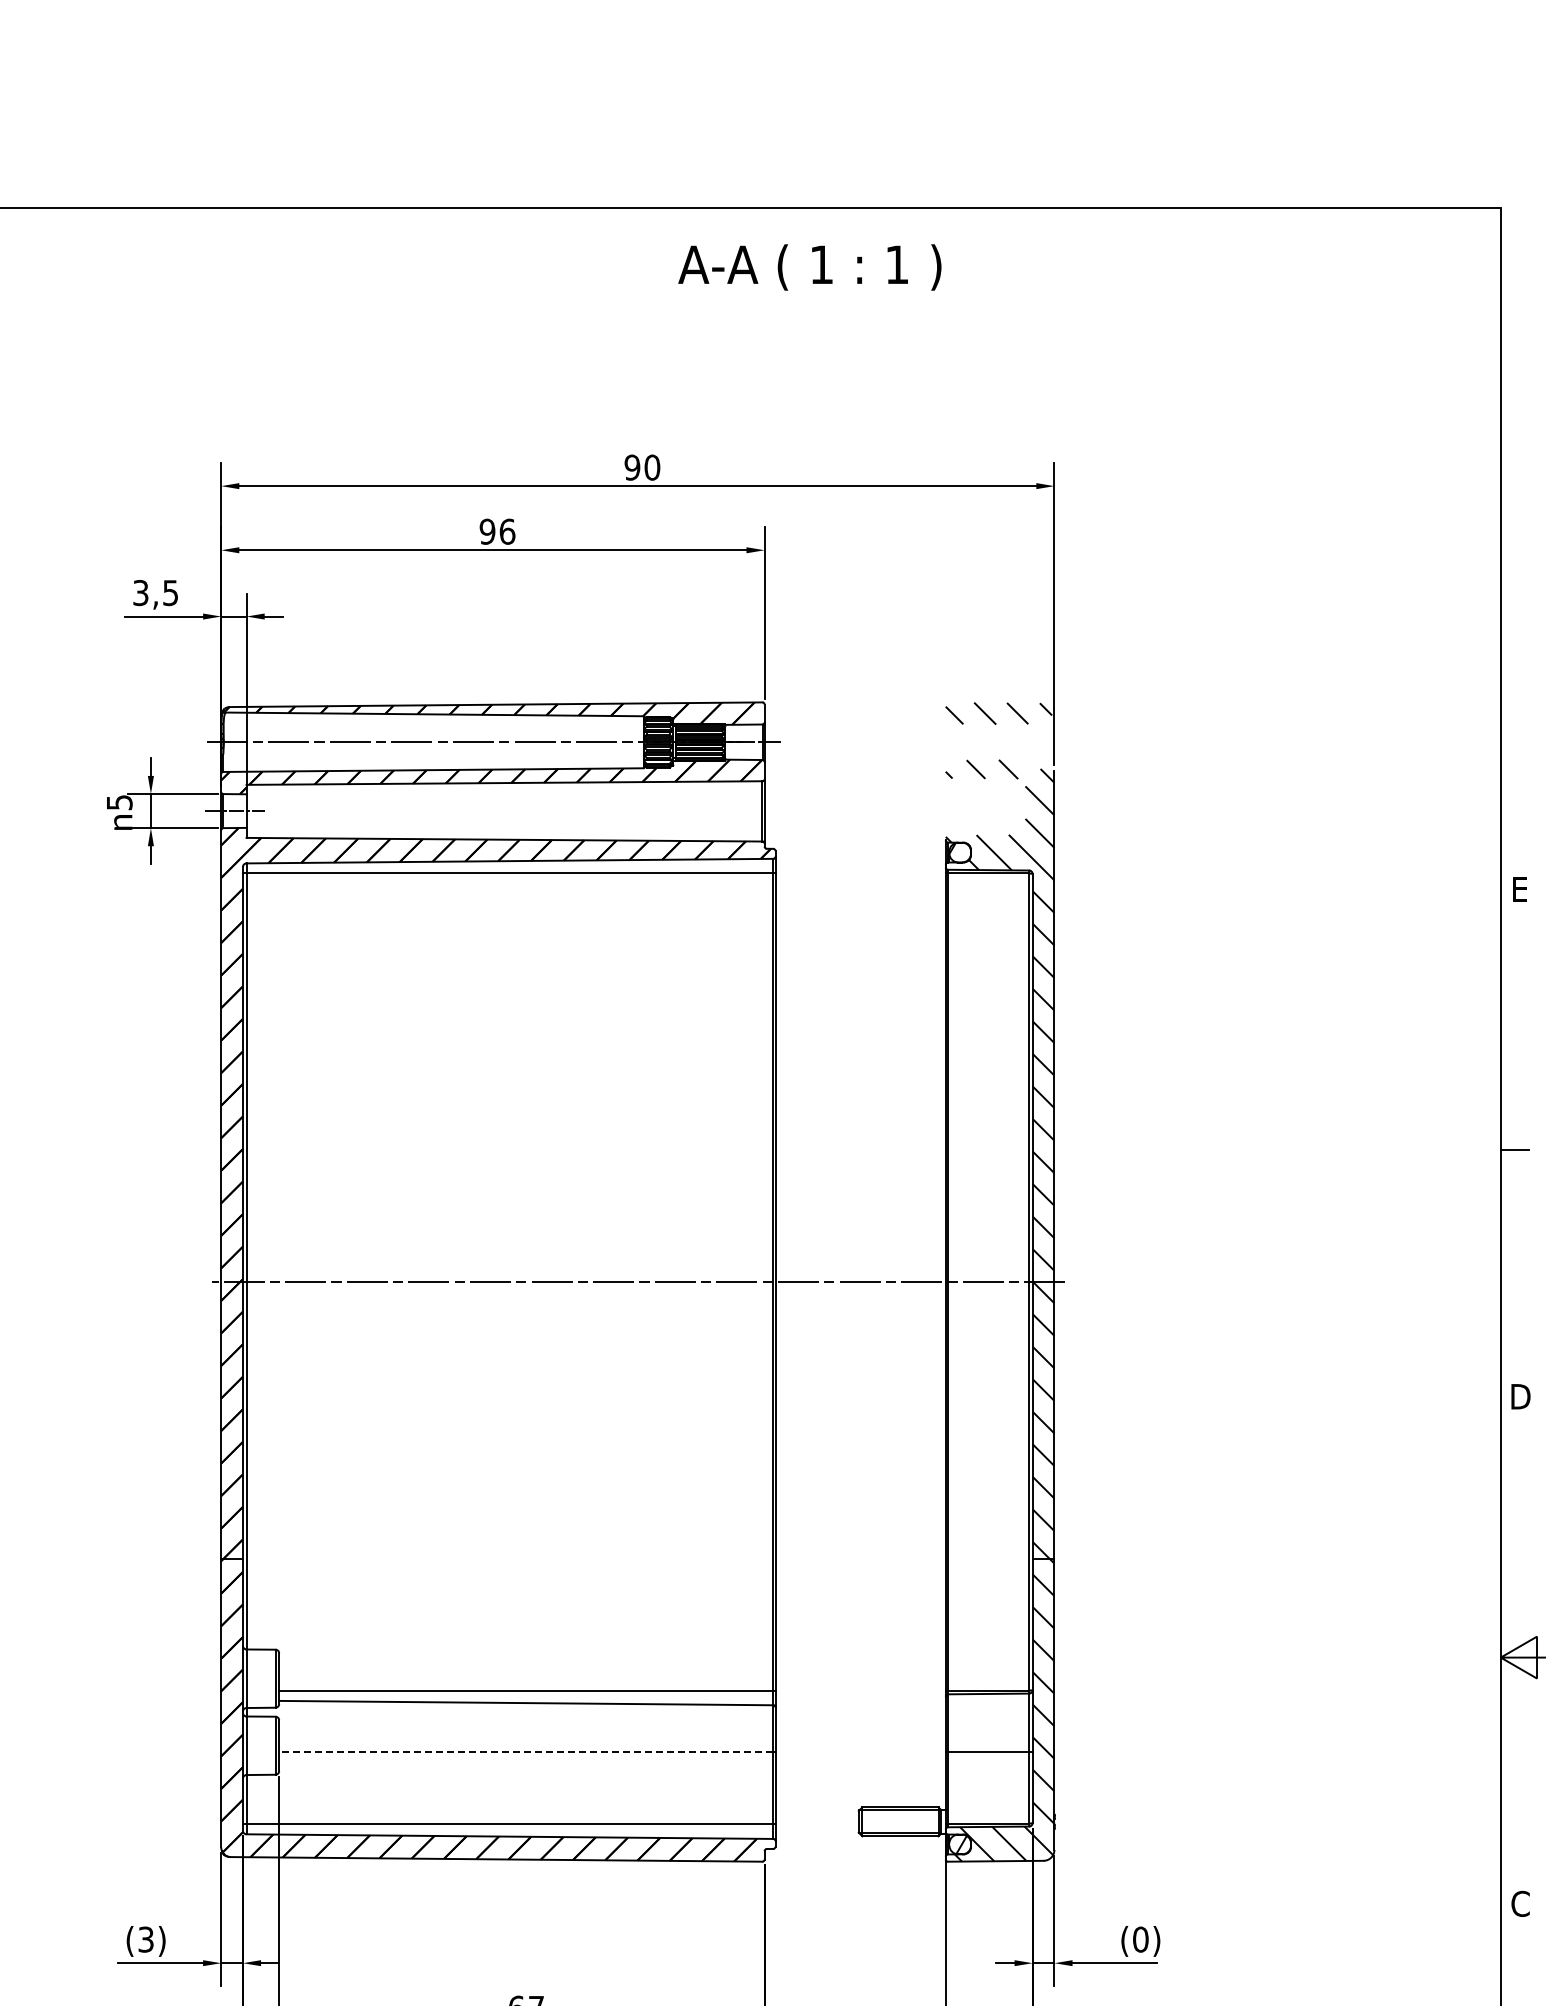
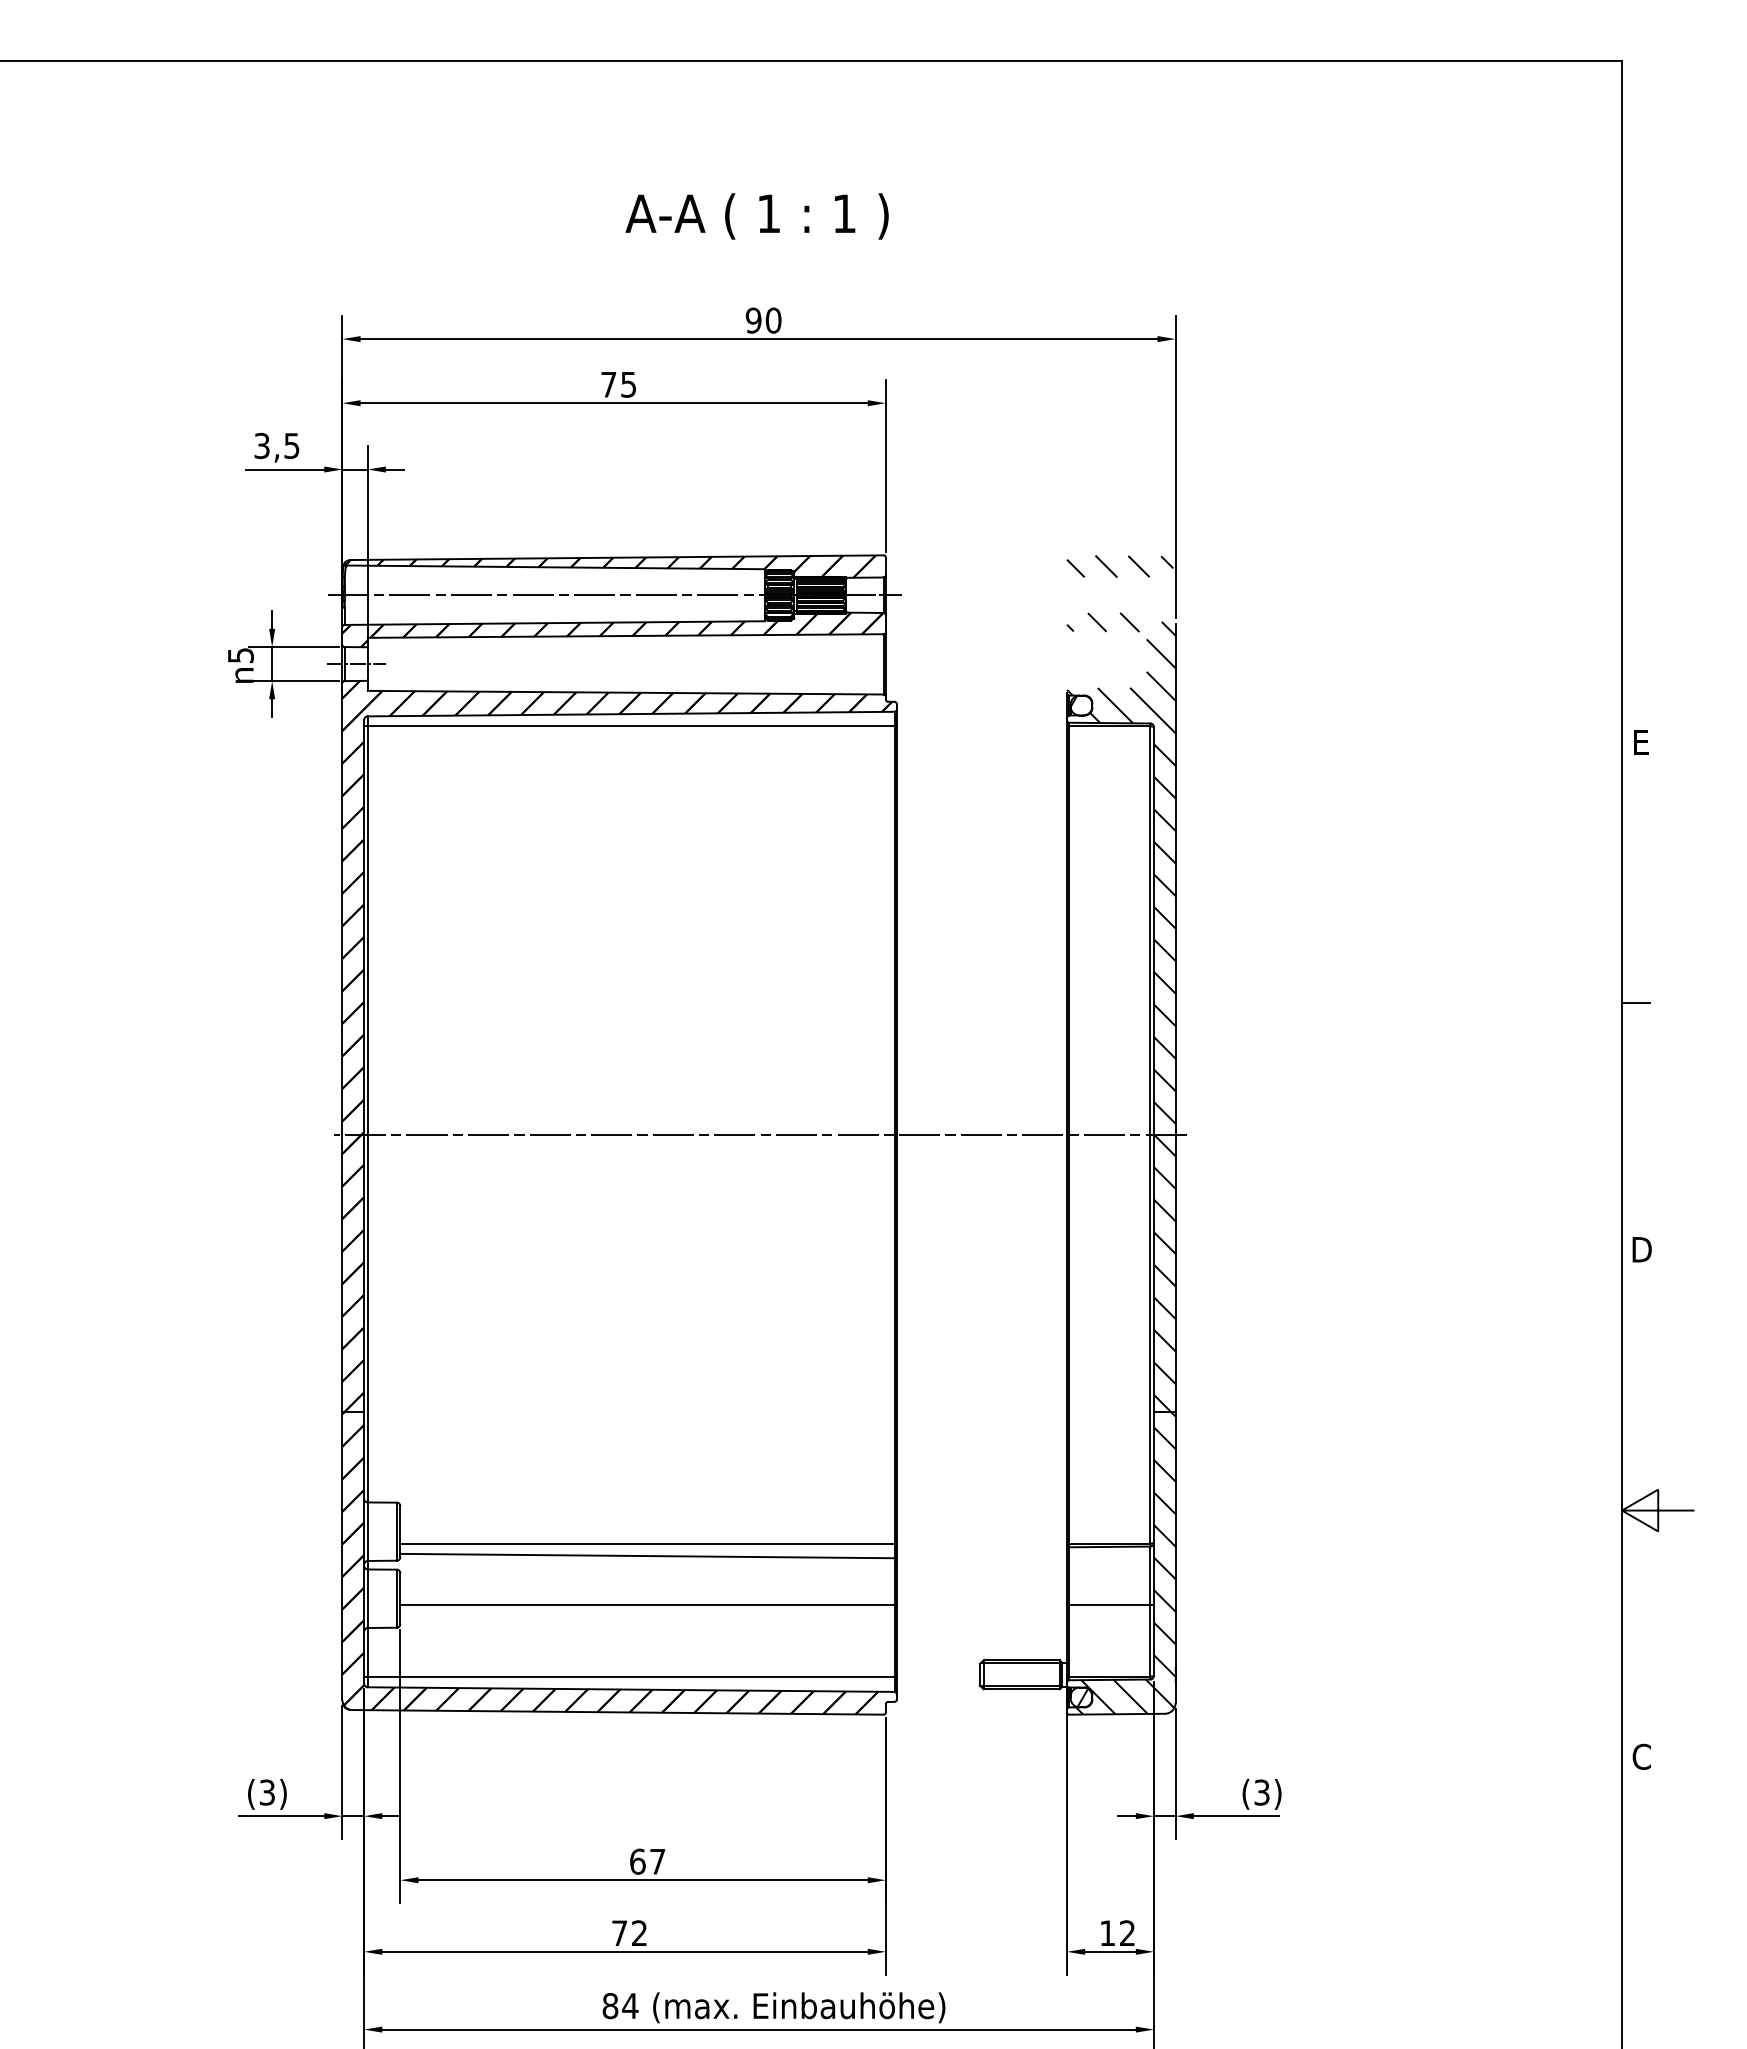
text: (809, 267) -> (756, 216), moved
text: (497, 531) -> (618, 384), 96 -> 75
line: (526, 1752) -> (647, 1605), dashed -> solid
text: (1140, 1939) -> (1261, 1792), (0) -> (3)

